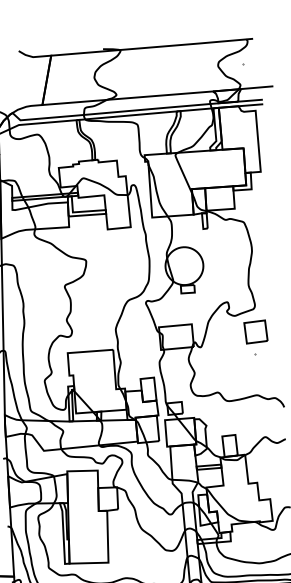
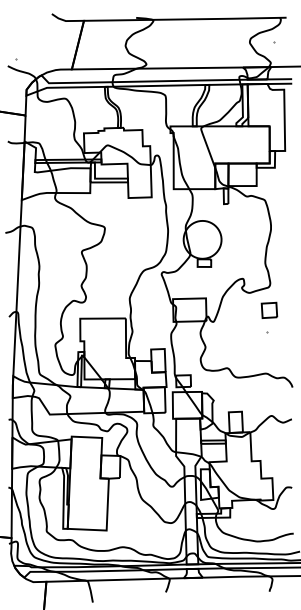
part: (255, 332) -> (269, 310), size x0.7

